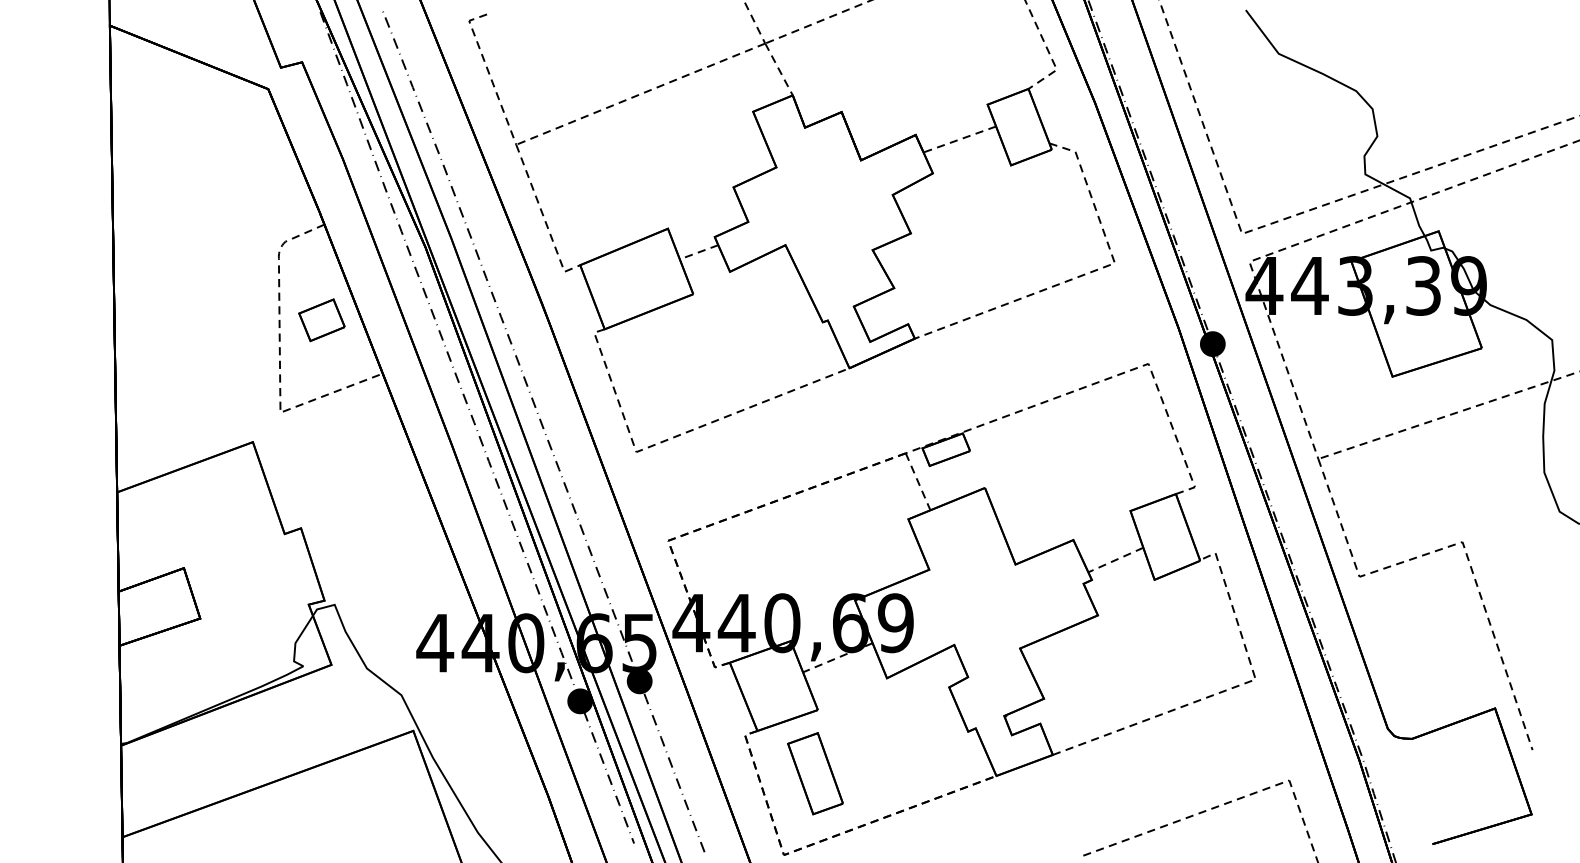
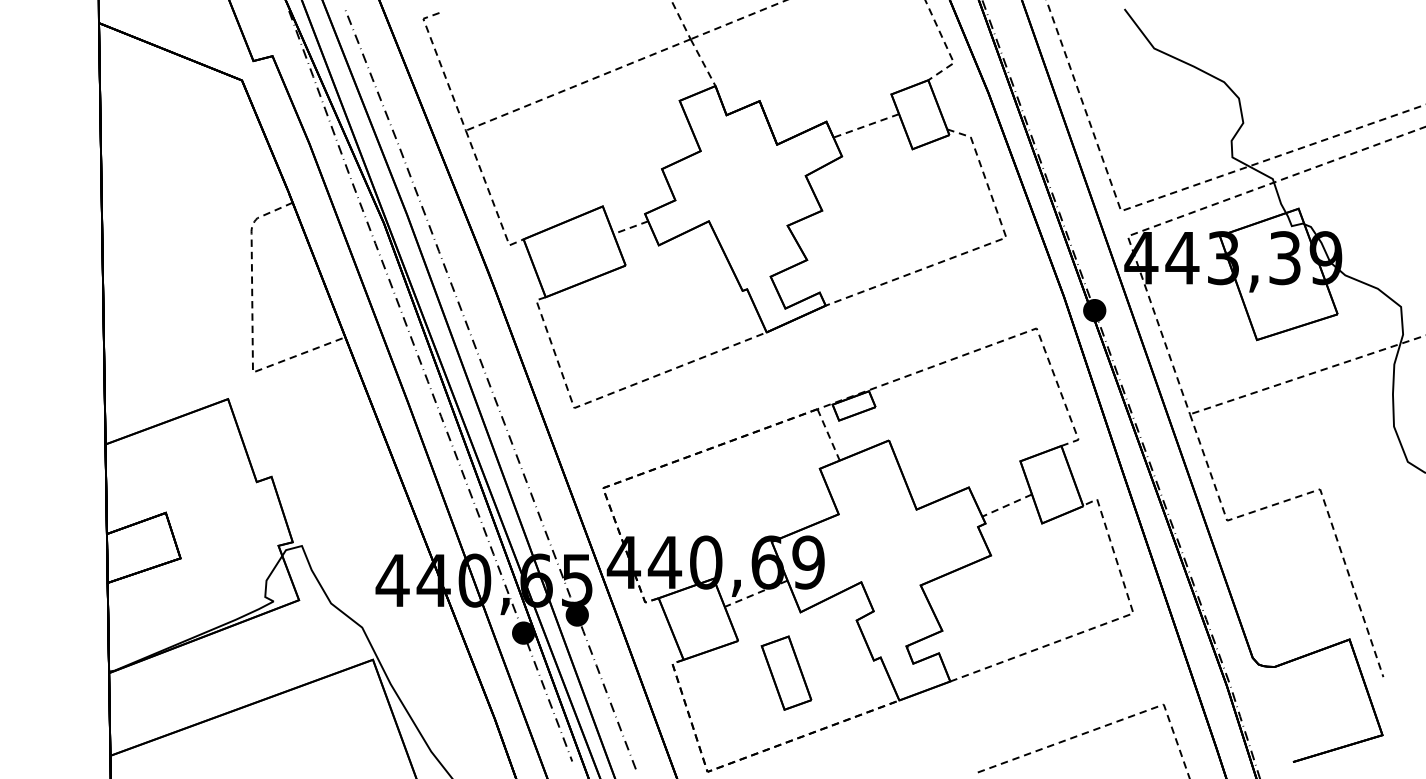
part: (321, 320) -> (290, 289), removed
part: (815, 773) -> (786, 672), moved

